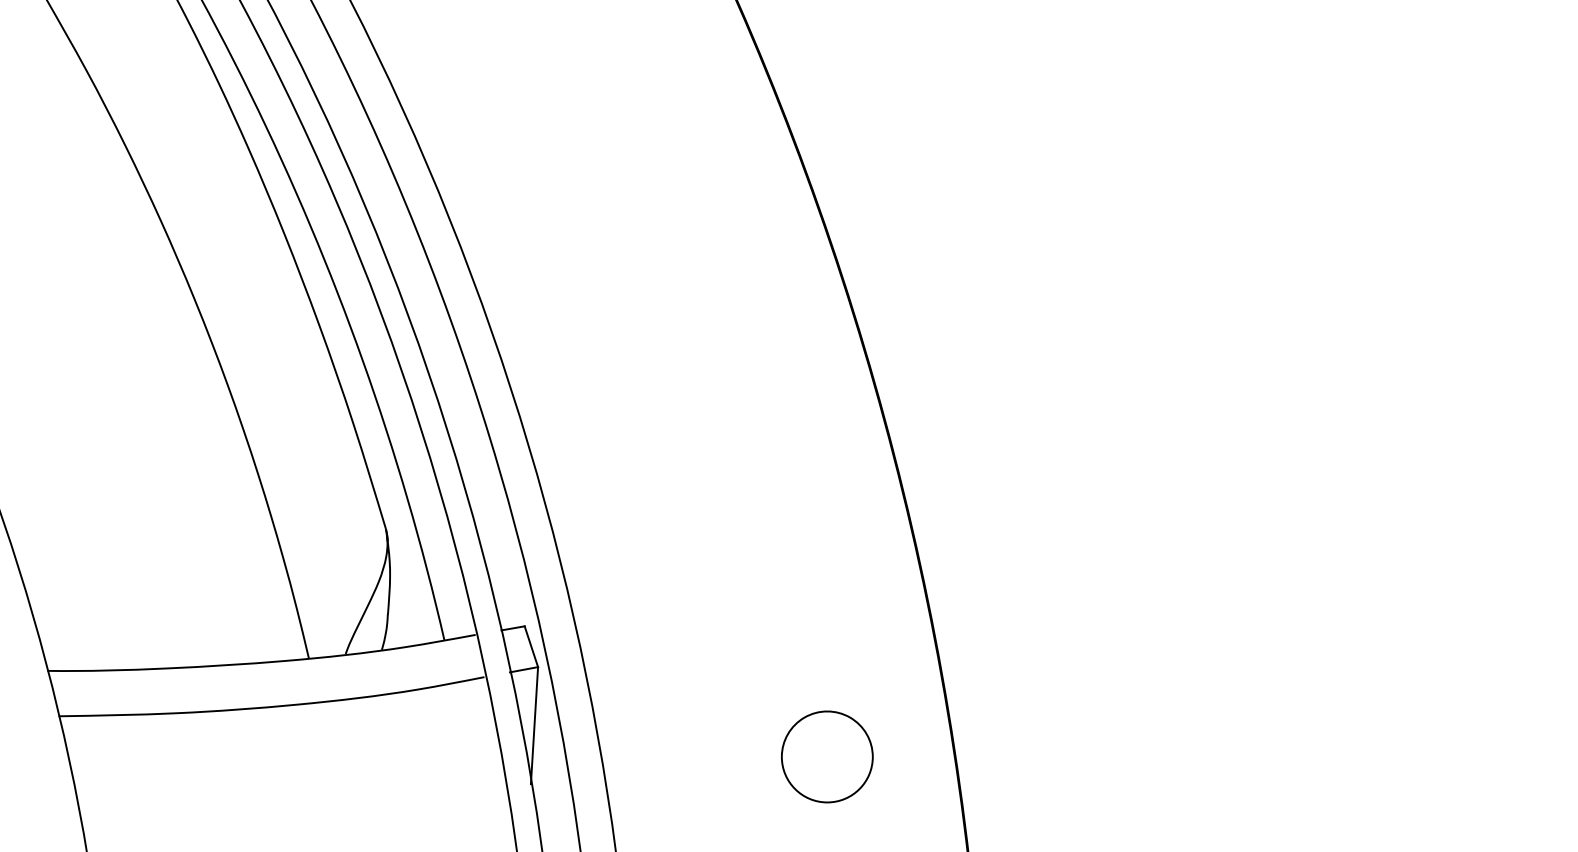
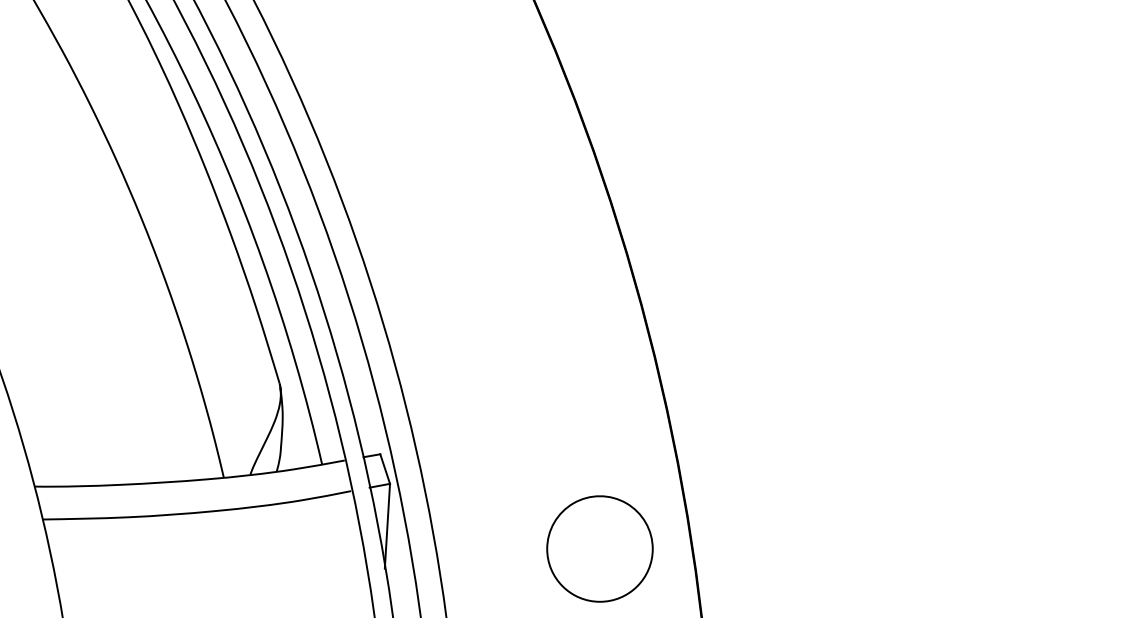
part: (826, 756) -> (599, 548), size x1.6

